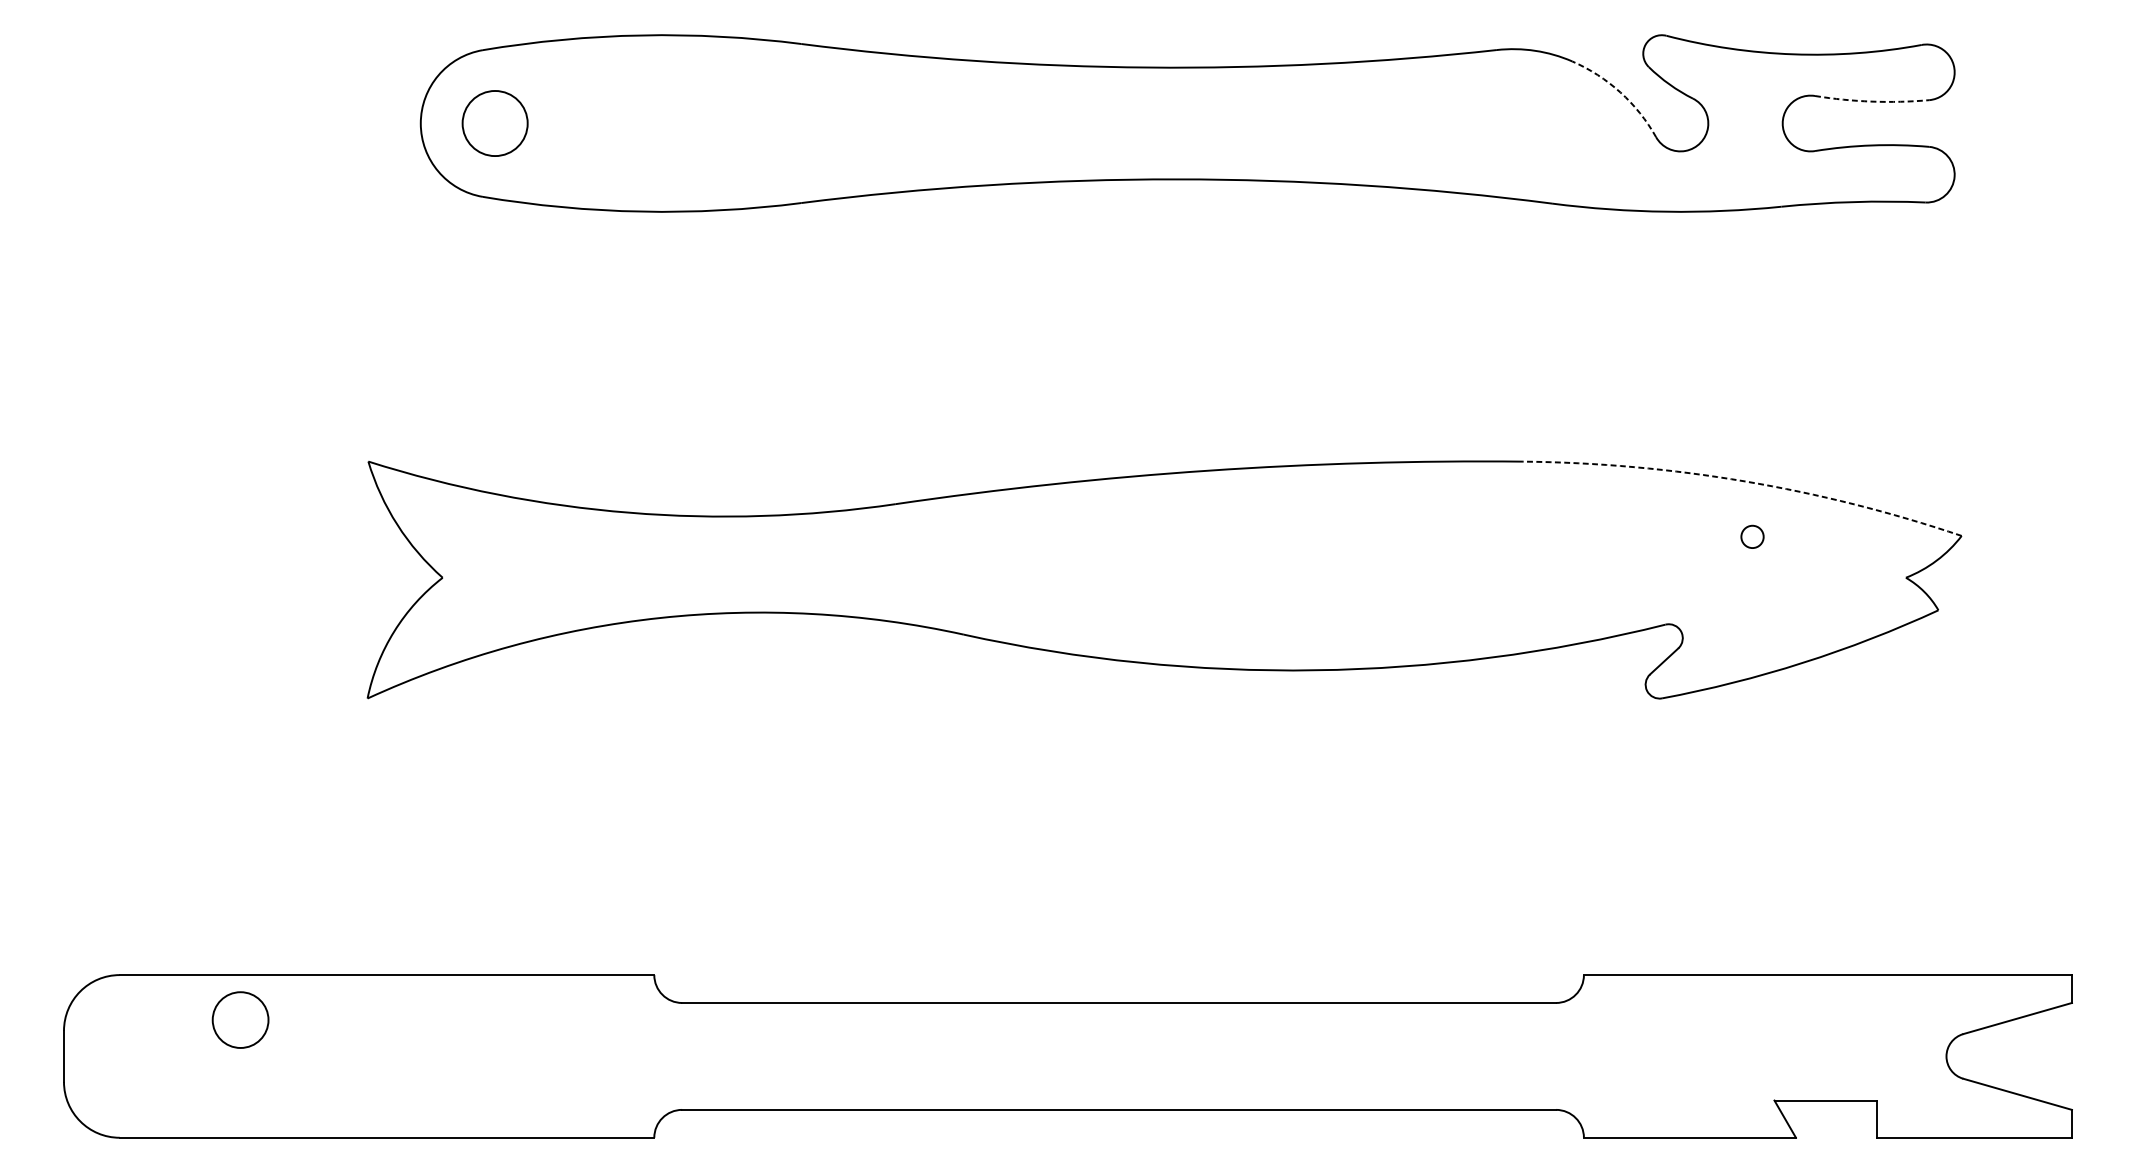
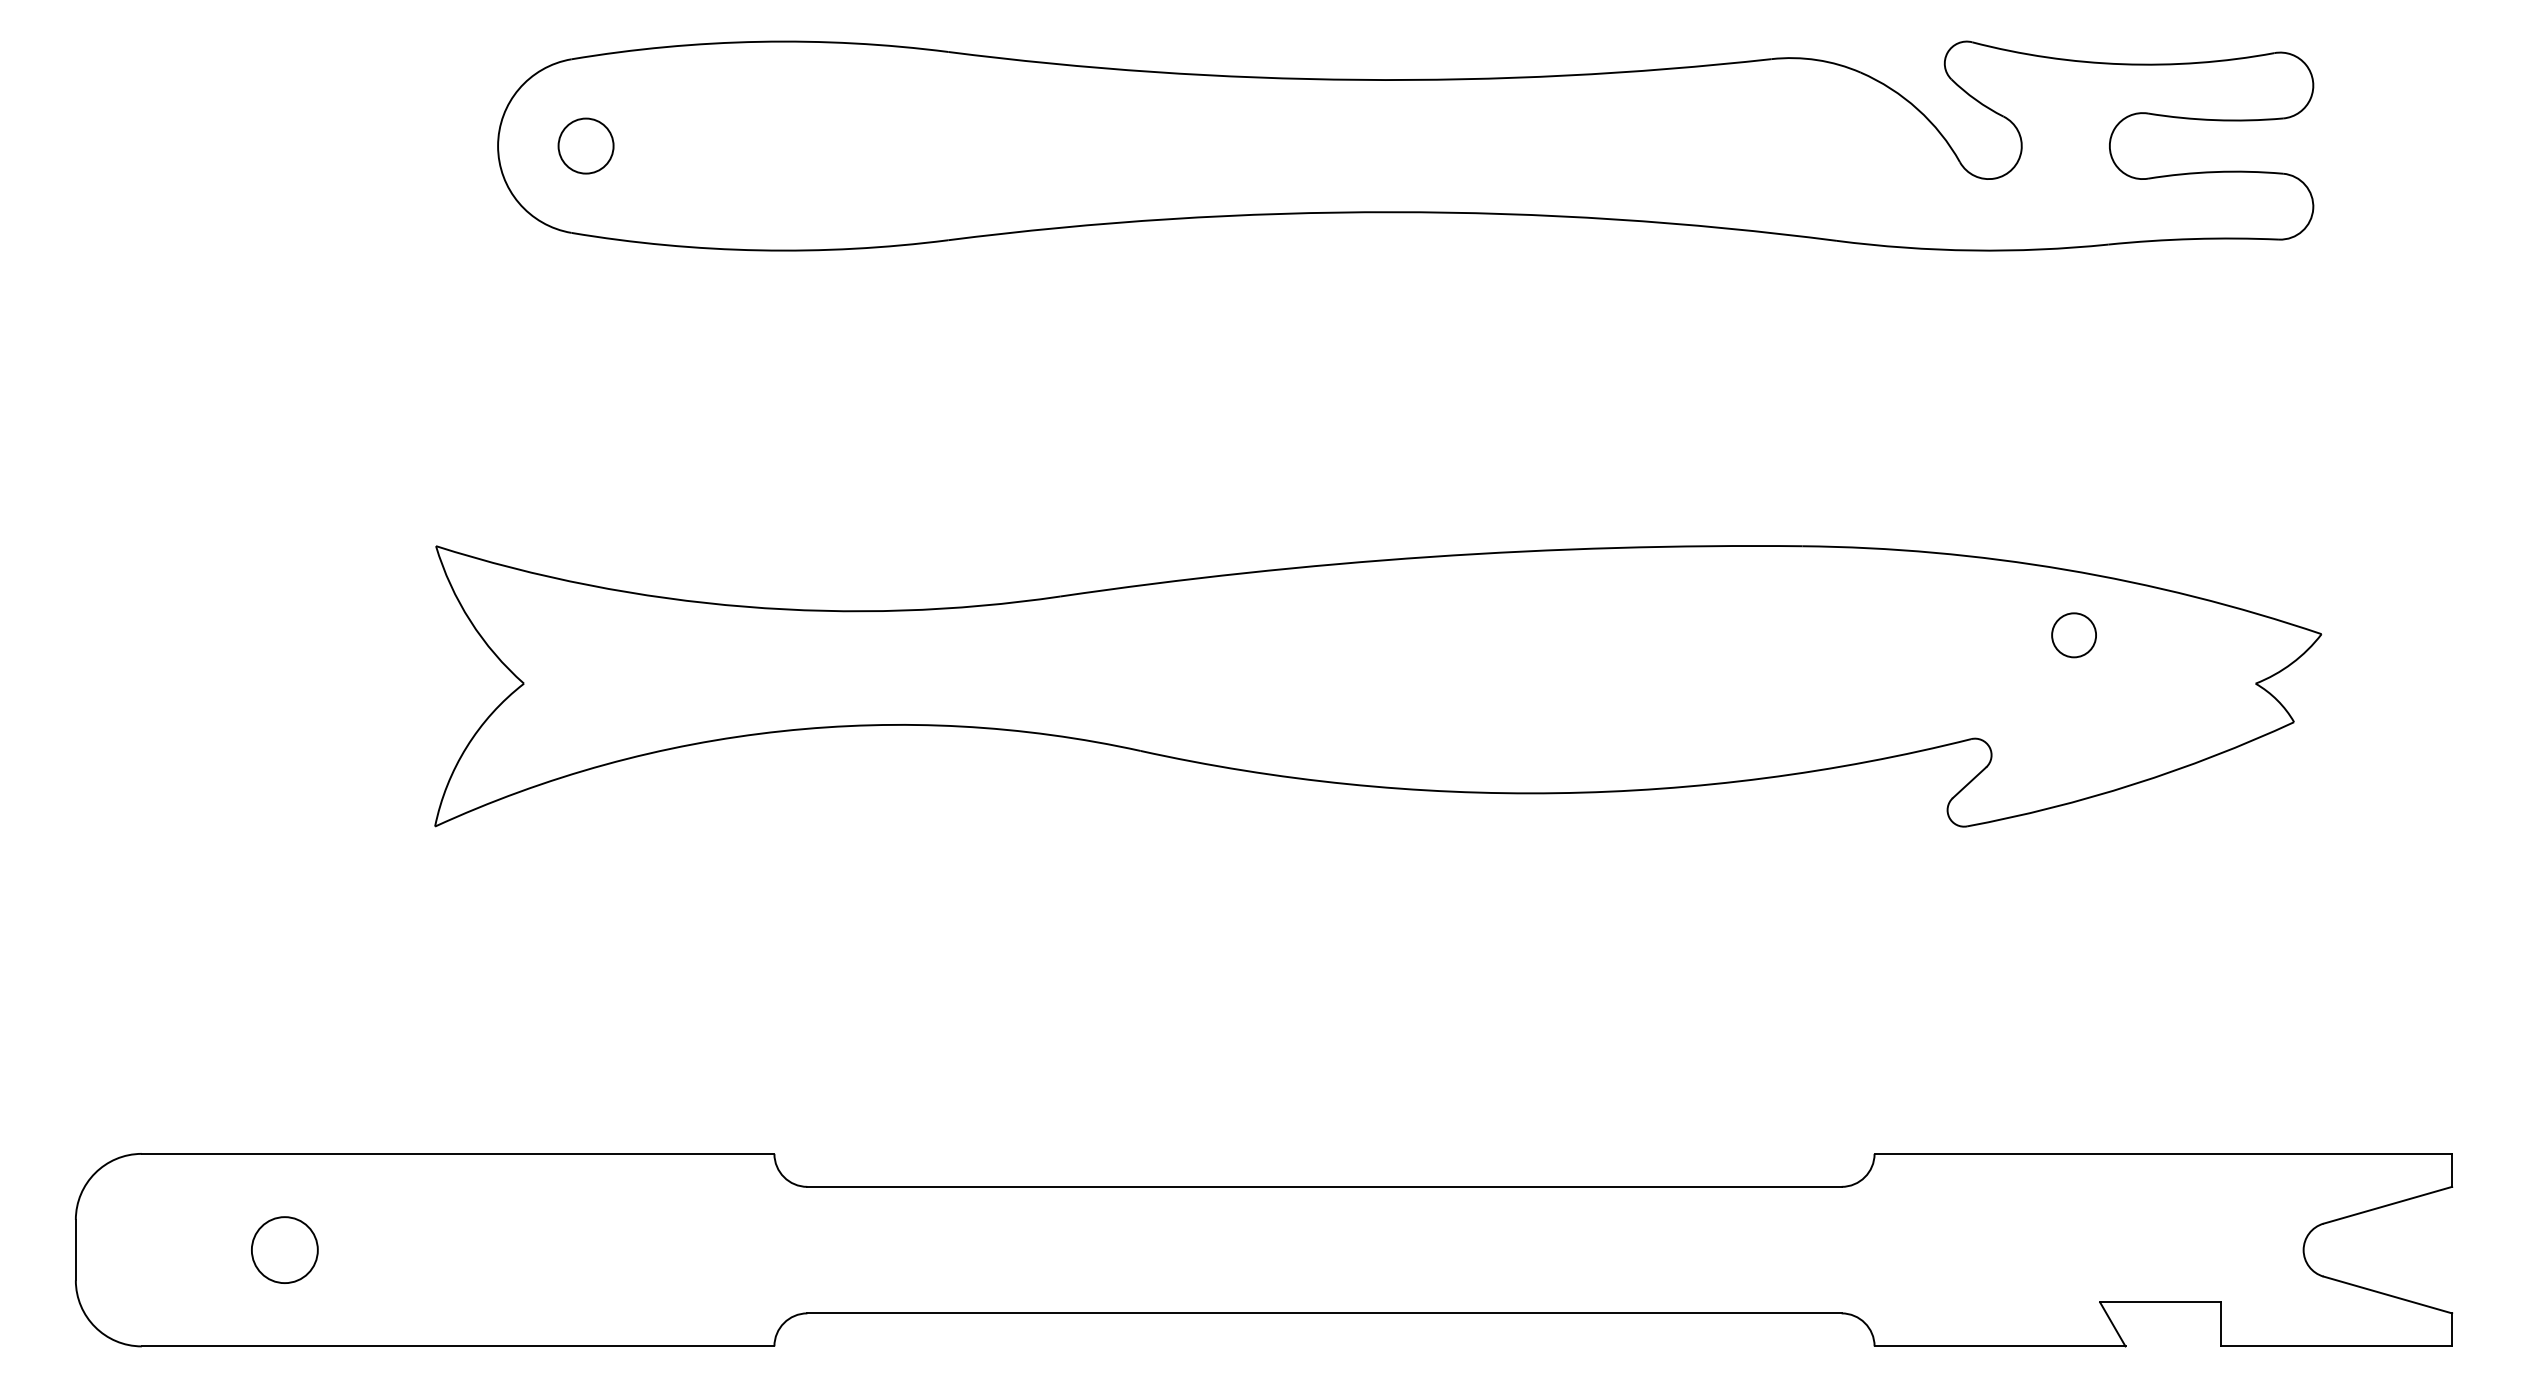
arc: (1620, 92) -> (1917, 109), dashed -> solid
arc: (1872, 101) -> (2215, 120), dashed -> solid
circle: (494, 123) -> (585, 145), size x0.71
arc: (1745, 481) -> (2065, 569), dashed -> solid
circle: (1752, 537) -> (2074, 635), size x1.67
circle: (240, 1019) -> (284, 1249), moved

